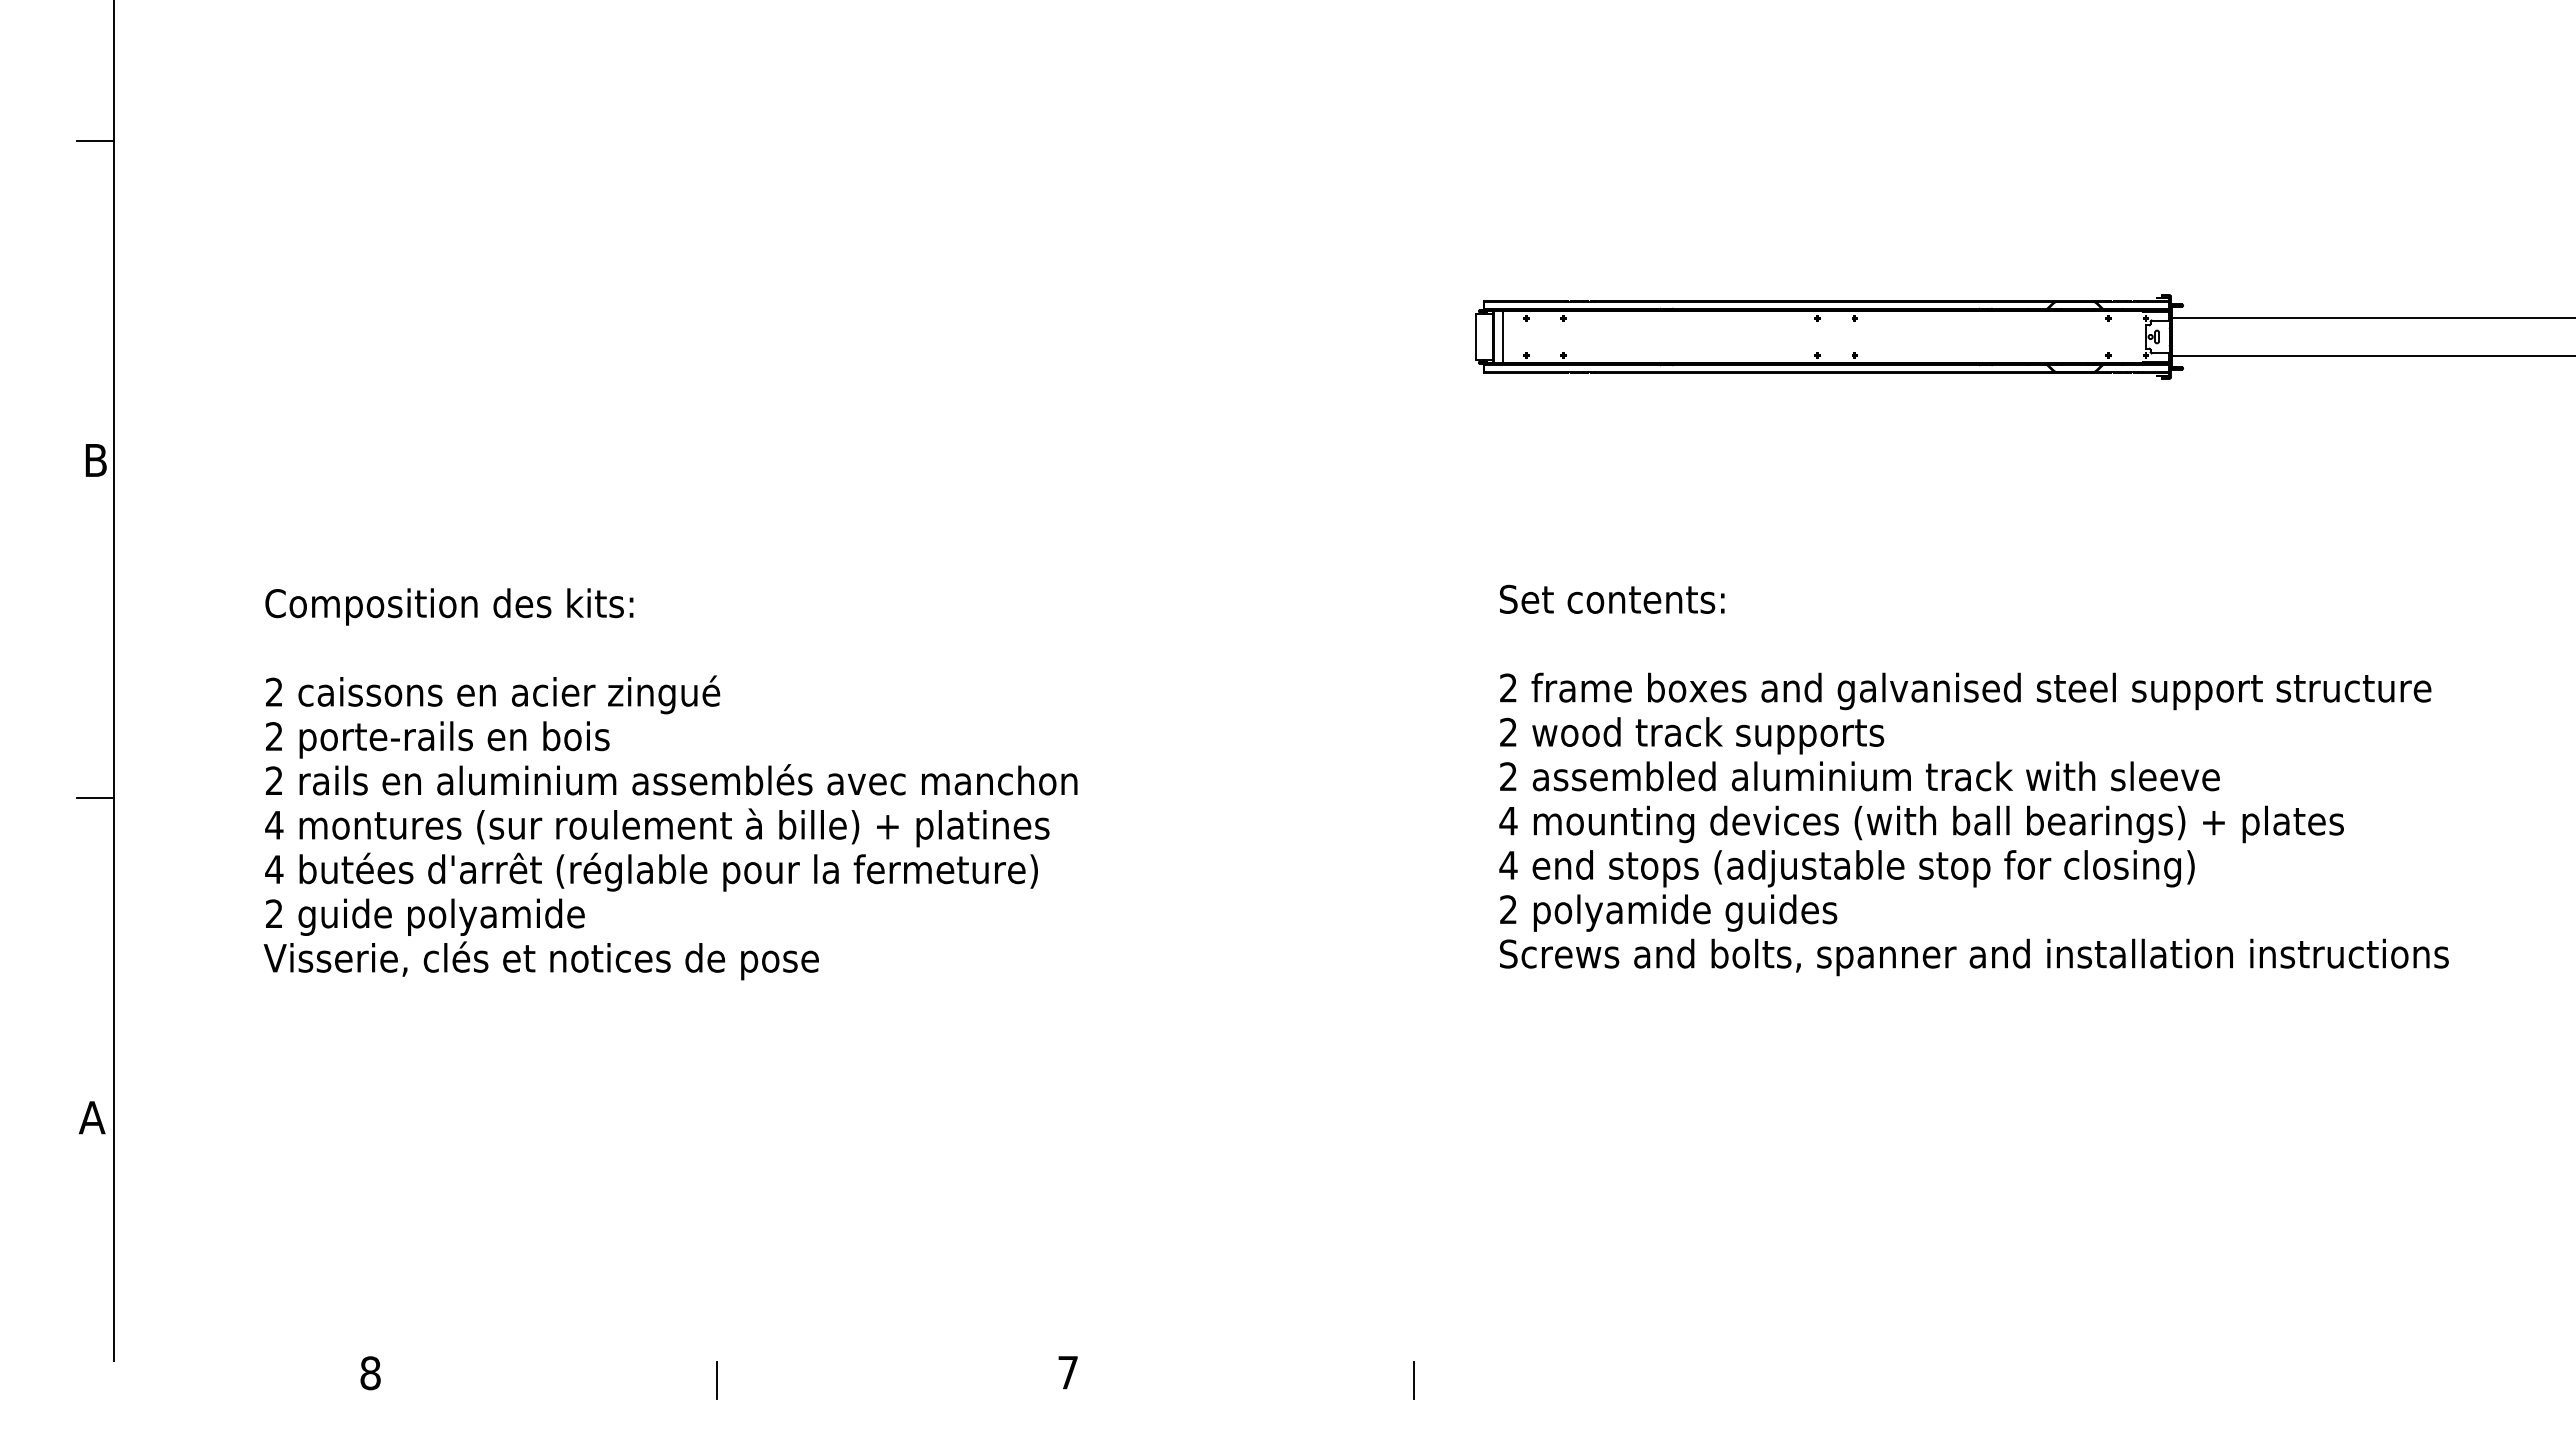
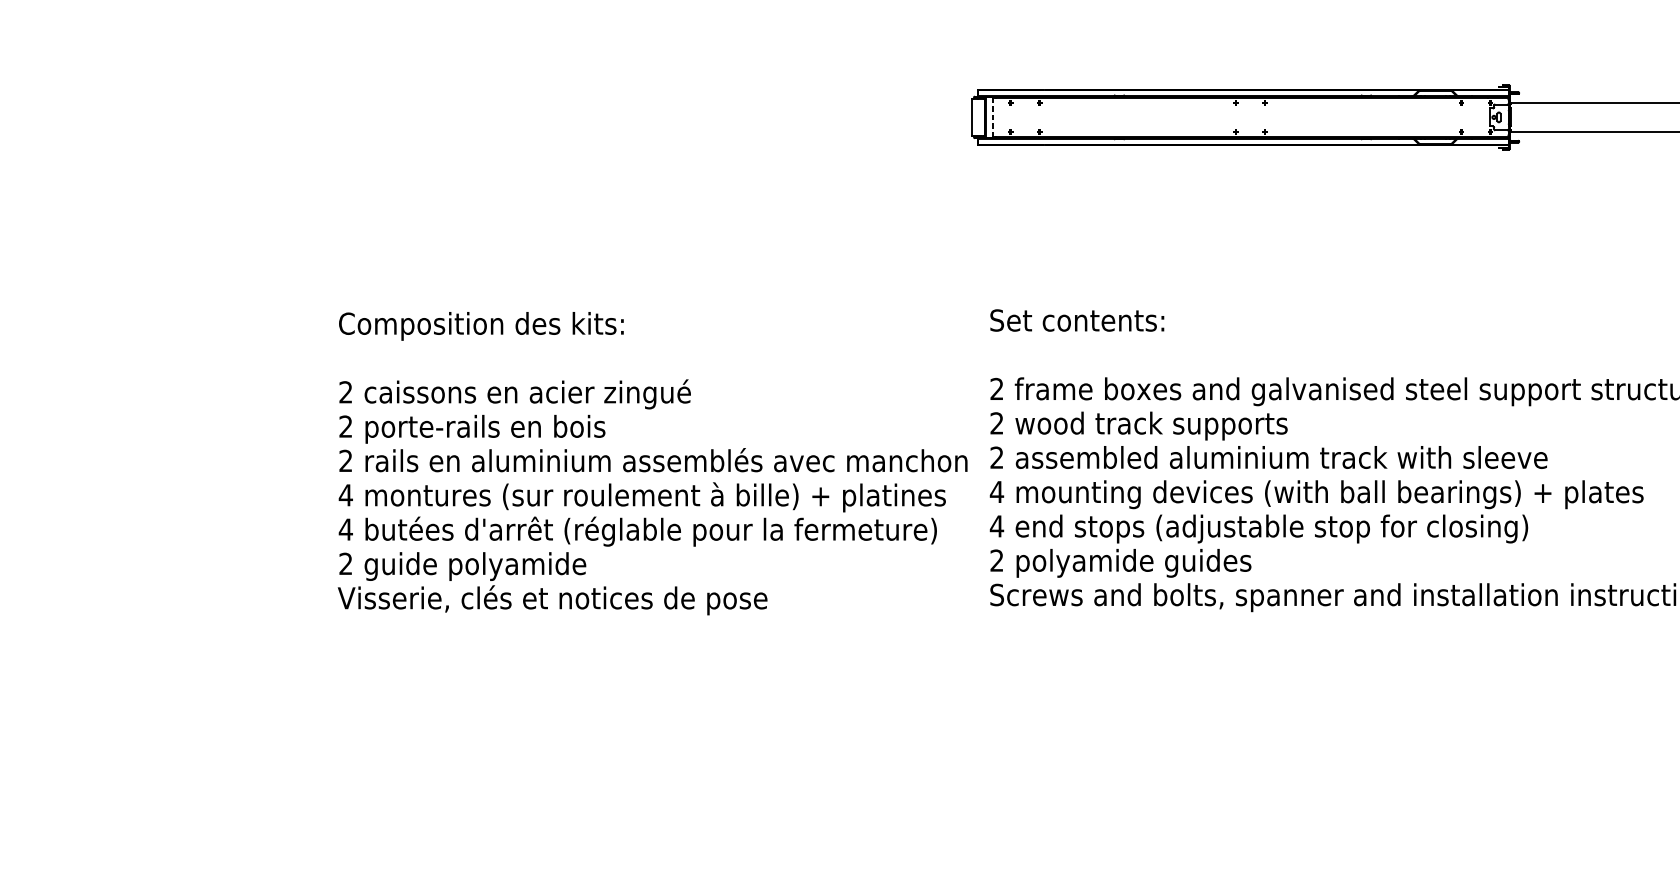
line: (1502, 337) -> (992, 117), solid -> dashed
text: (670, 784) -> (652, 463), moved

